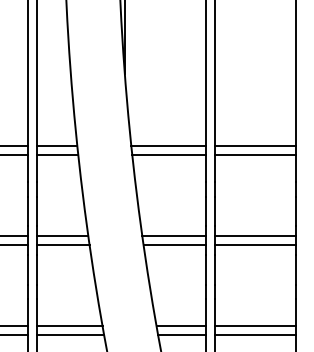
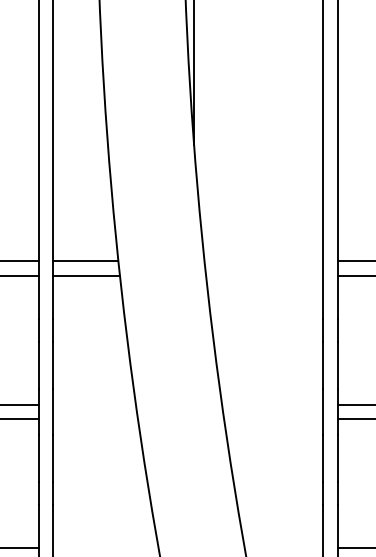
line: (168, 146) -> (263, 261), removed
line: (168, 155) -> (263, 275), removed
line: (62, 236) -> (94, 404), removed
line: (173, 236) -> (271, 404), removed
line: (62, 245) -> (94, 419), removed
line: (174, 245) -> (273, 419), removed
line: (69, 326) -> (105, 548), removed
line: (180, 326) -> (282, 548), removed

